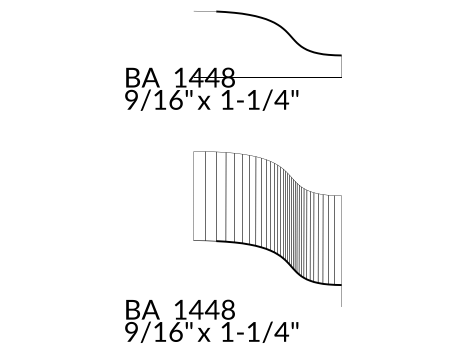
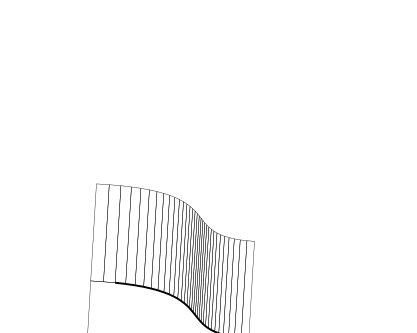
part: (229, 67) -> (140, 94), removed

